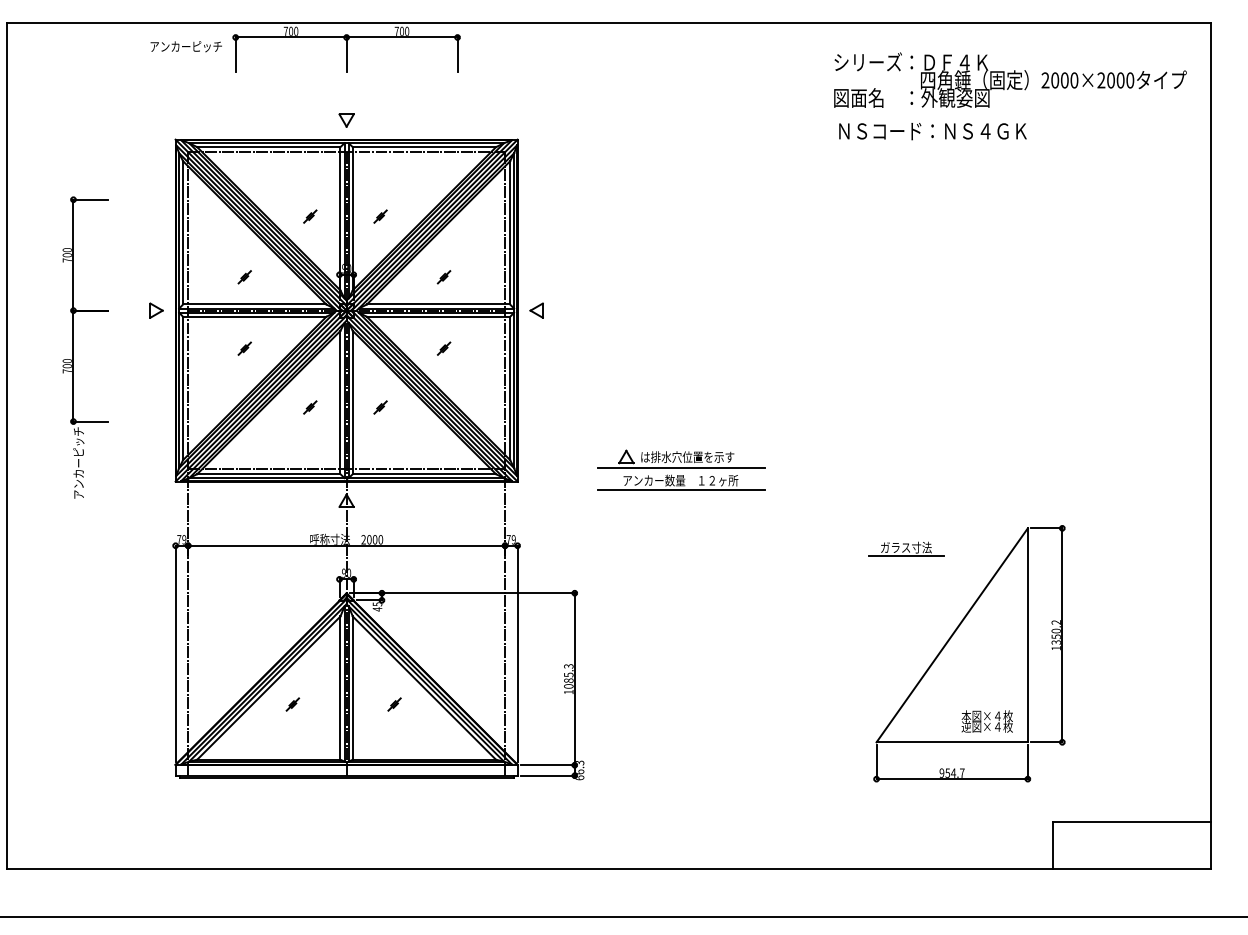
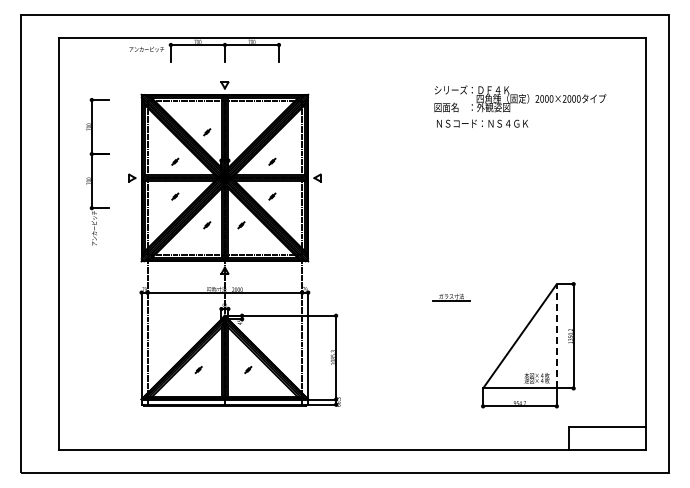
text: (1010, 95) -> (520, 106), moved
part: (380, 217) -> (241, 132), removed
part: (85, 346) -> (97, 171), moved
part: (680, 469) -> (387, 255), removed
part: (906, 549) -> (451, 297), moved
line: (1027, 633) -> (556, 335), solid -> dashed

